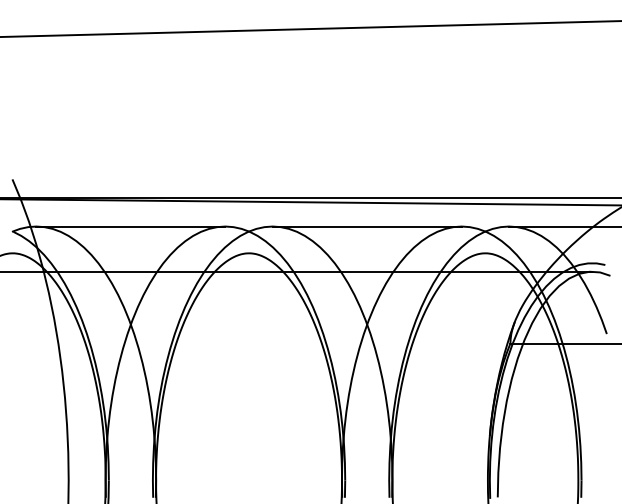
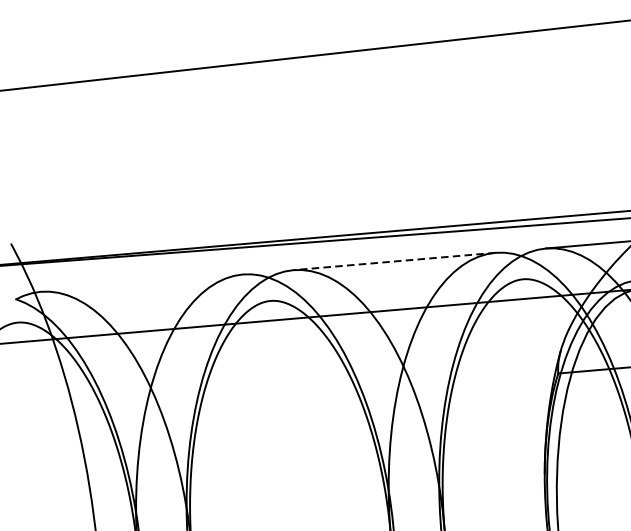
line: (130, 226) -> (141, 283), removed
line: (367, 226) -> (394, 261), solid -> dashed

